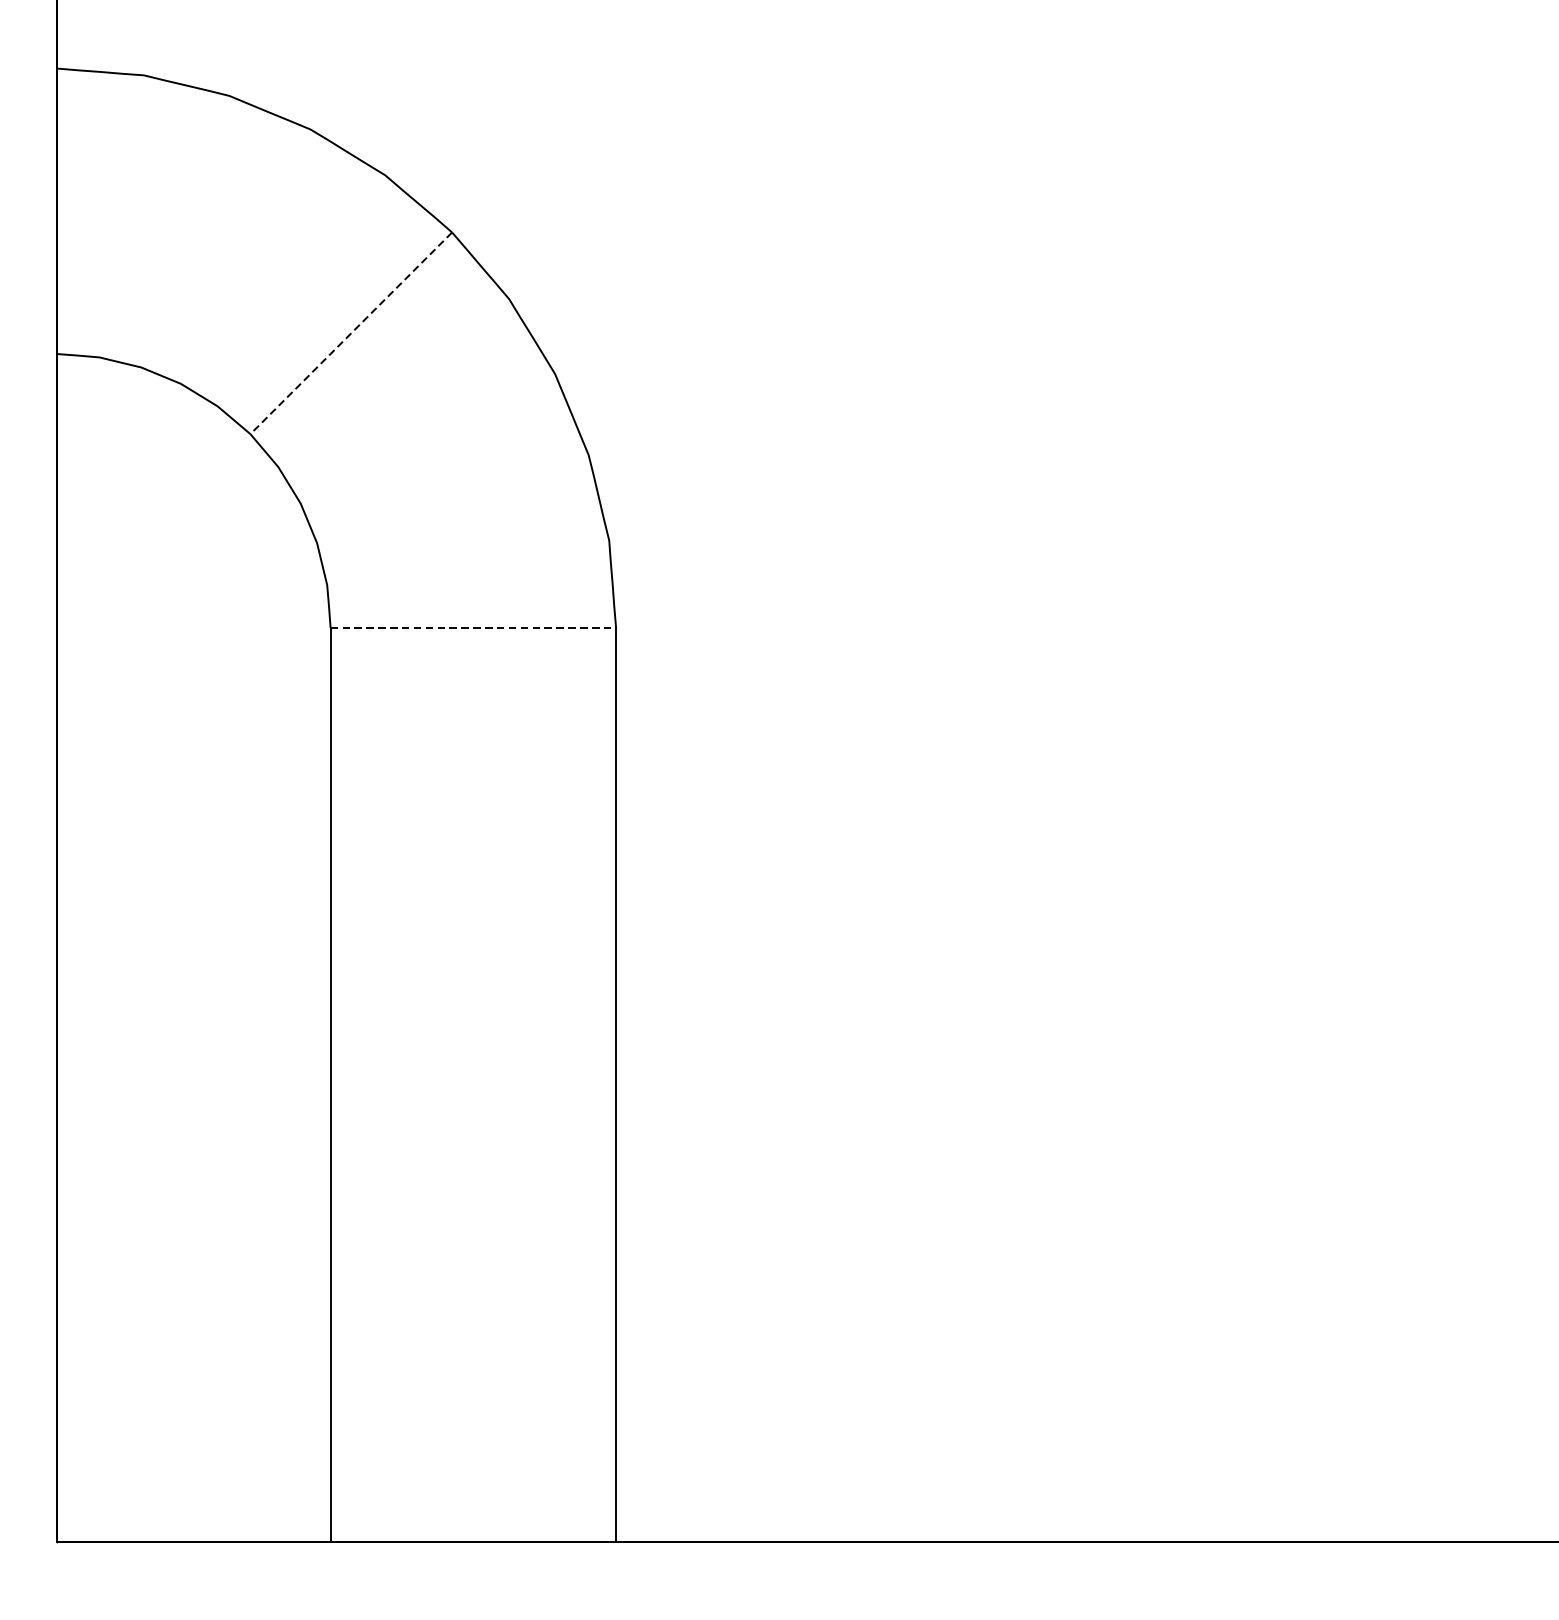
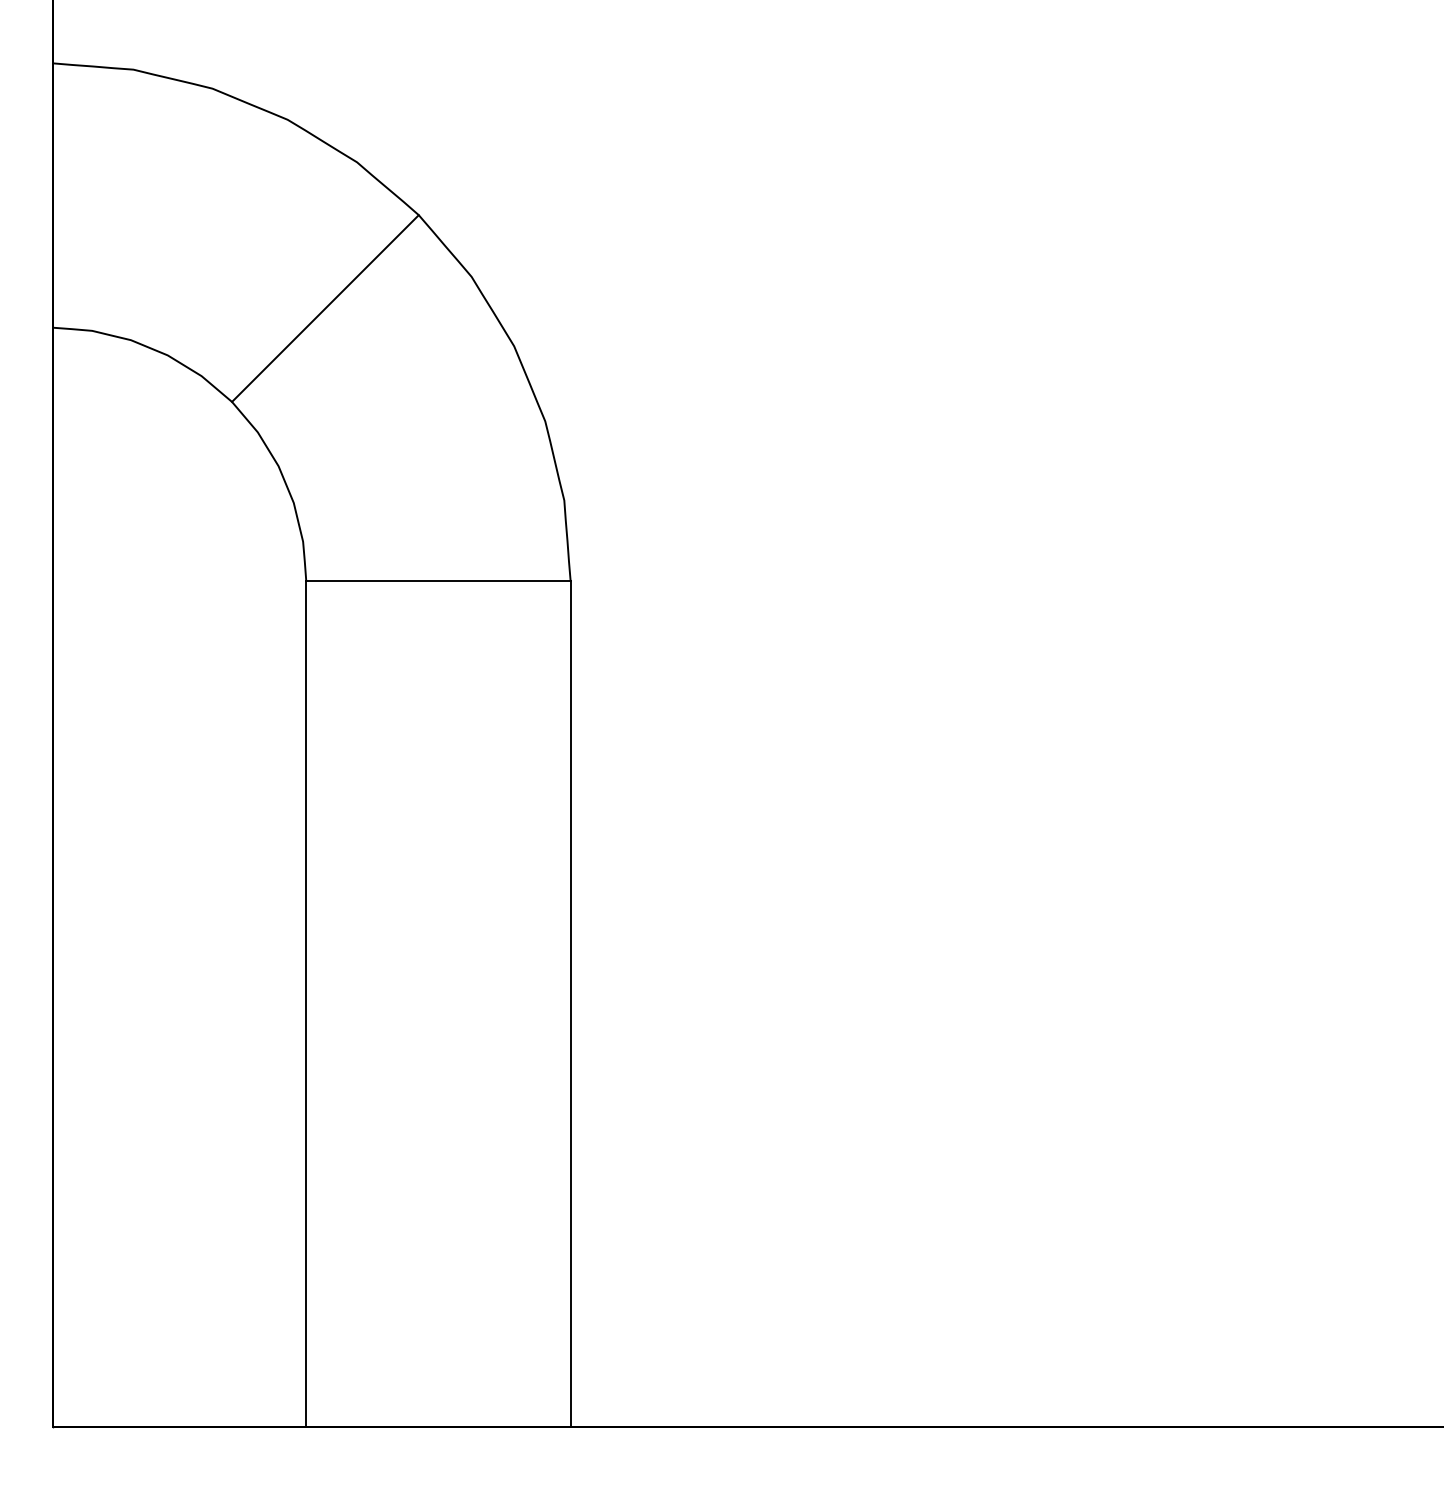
line: (351, 333) -> (325, 308), dashed -> solid
line: (473, 628) -> (438, 581), dashed -> solid

